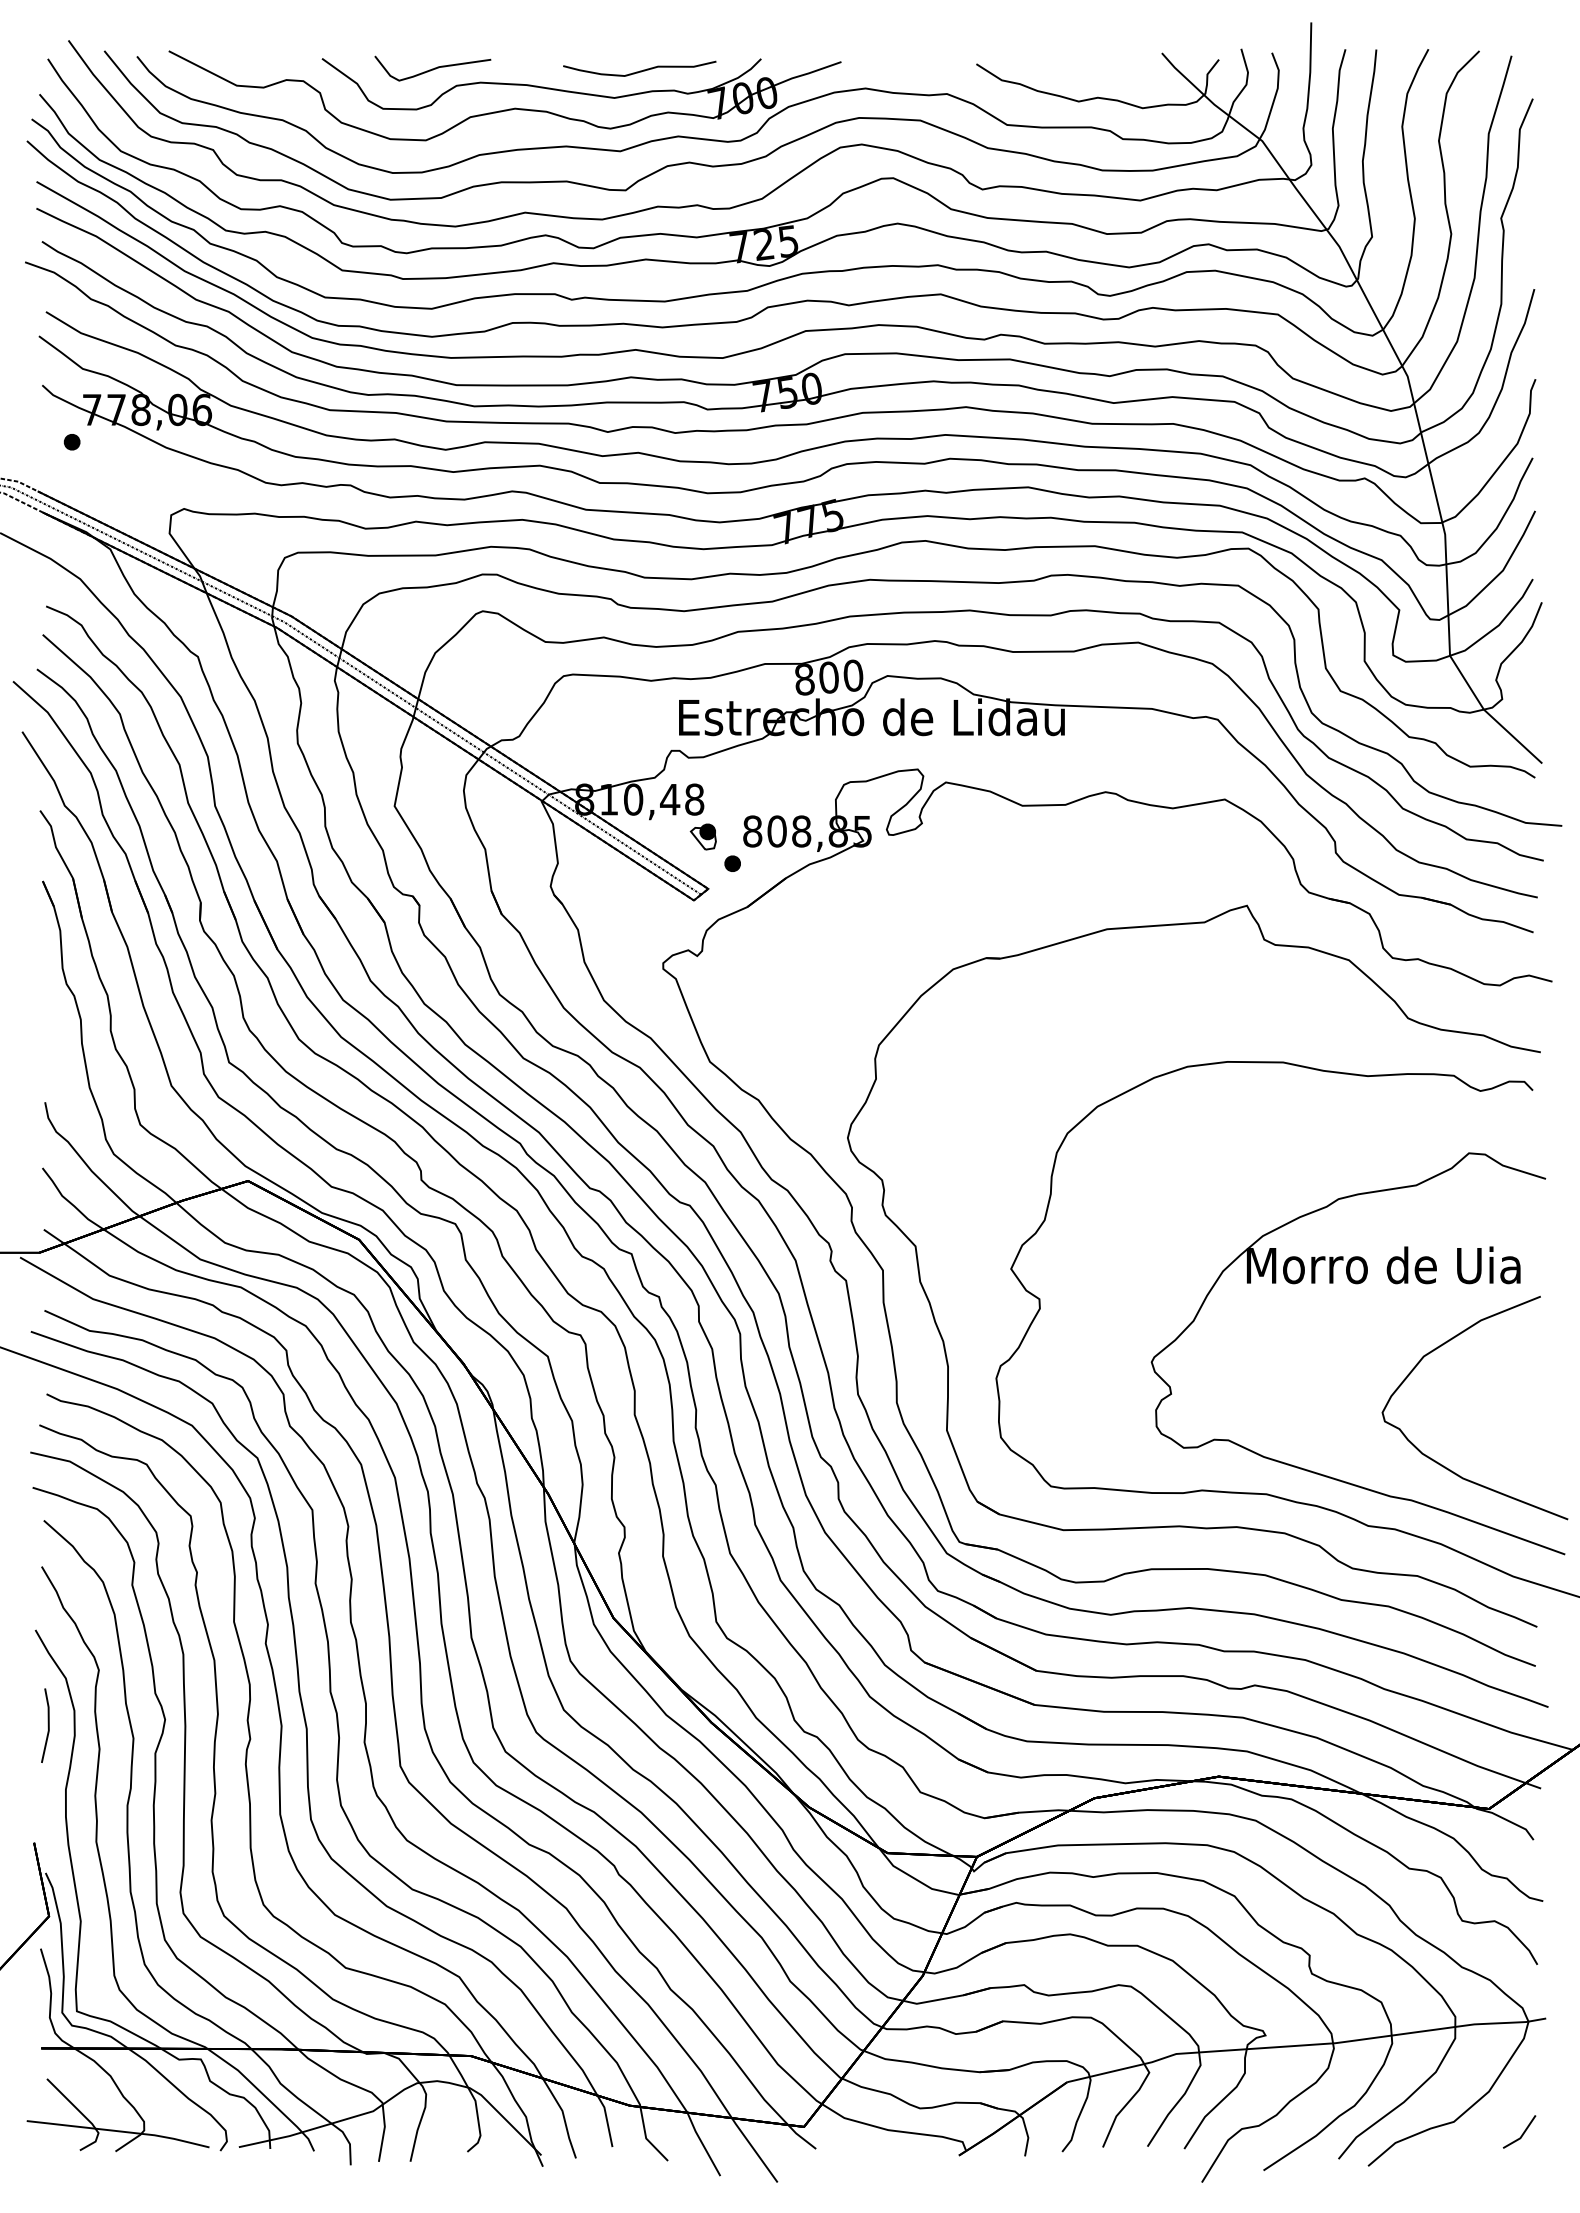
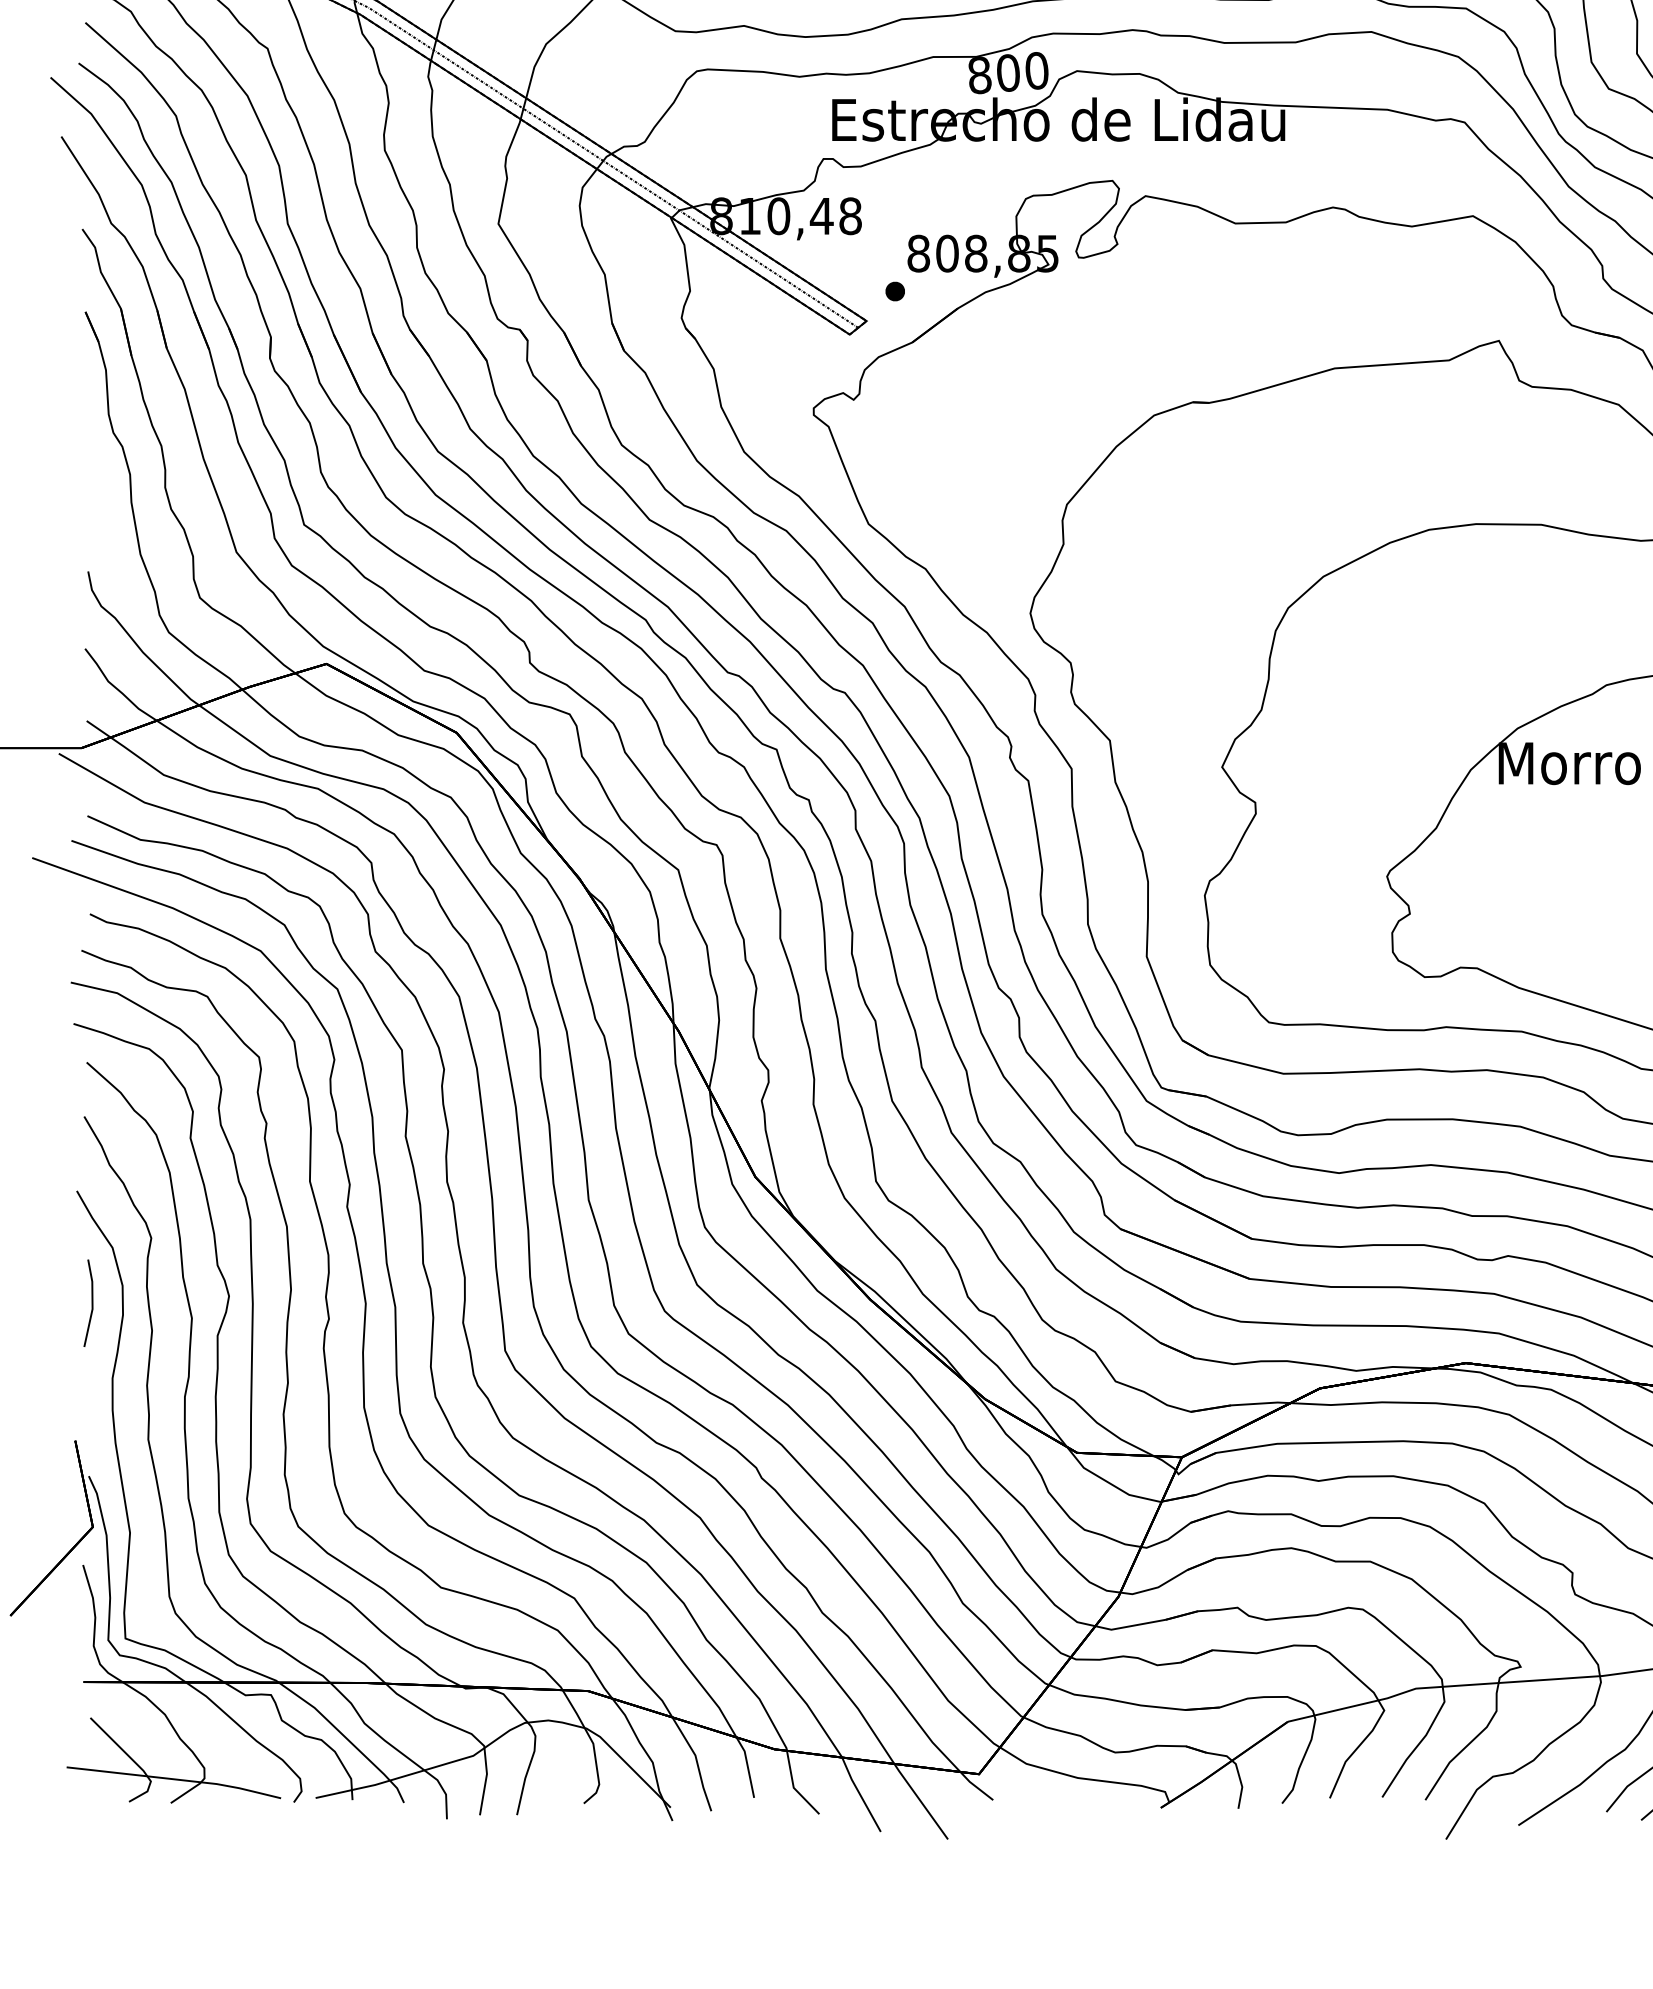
part: (702, 836) -> (859, 259), removed

